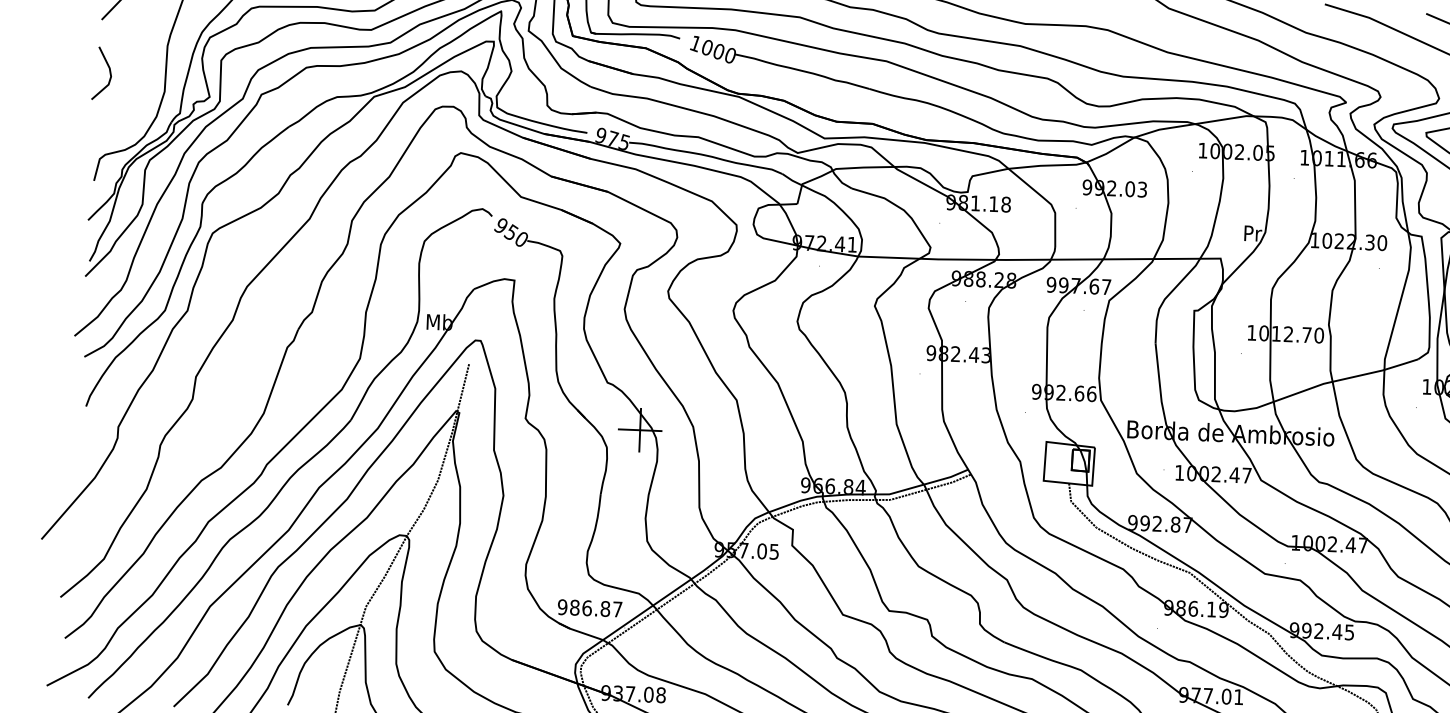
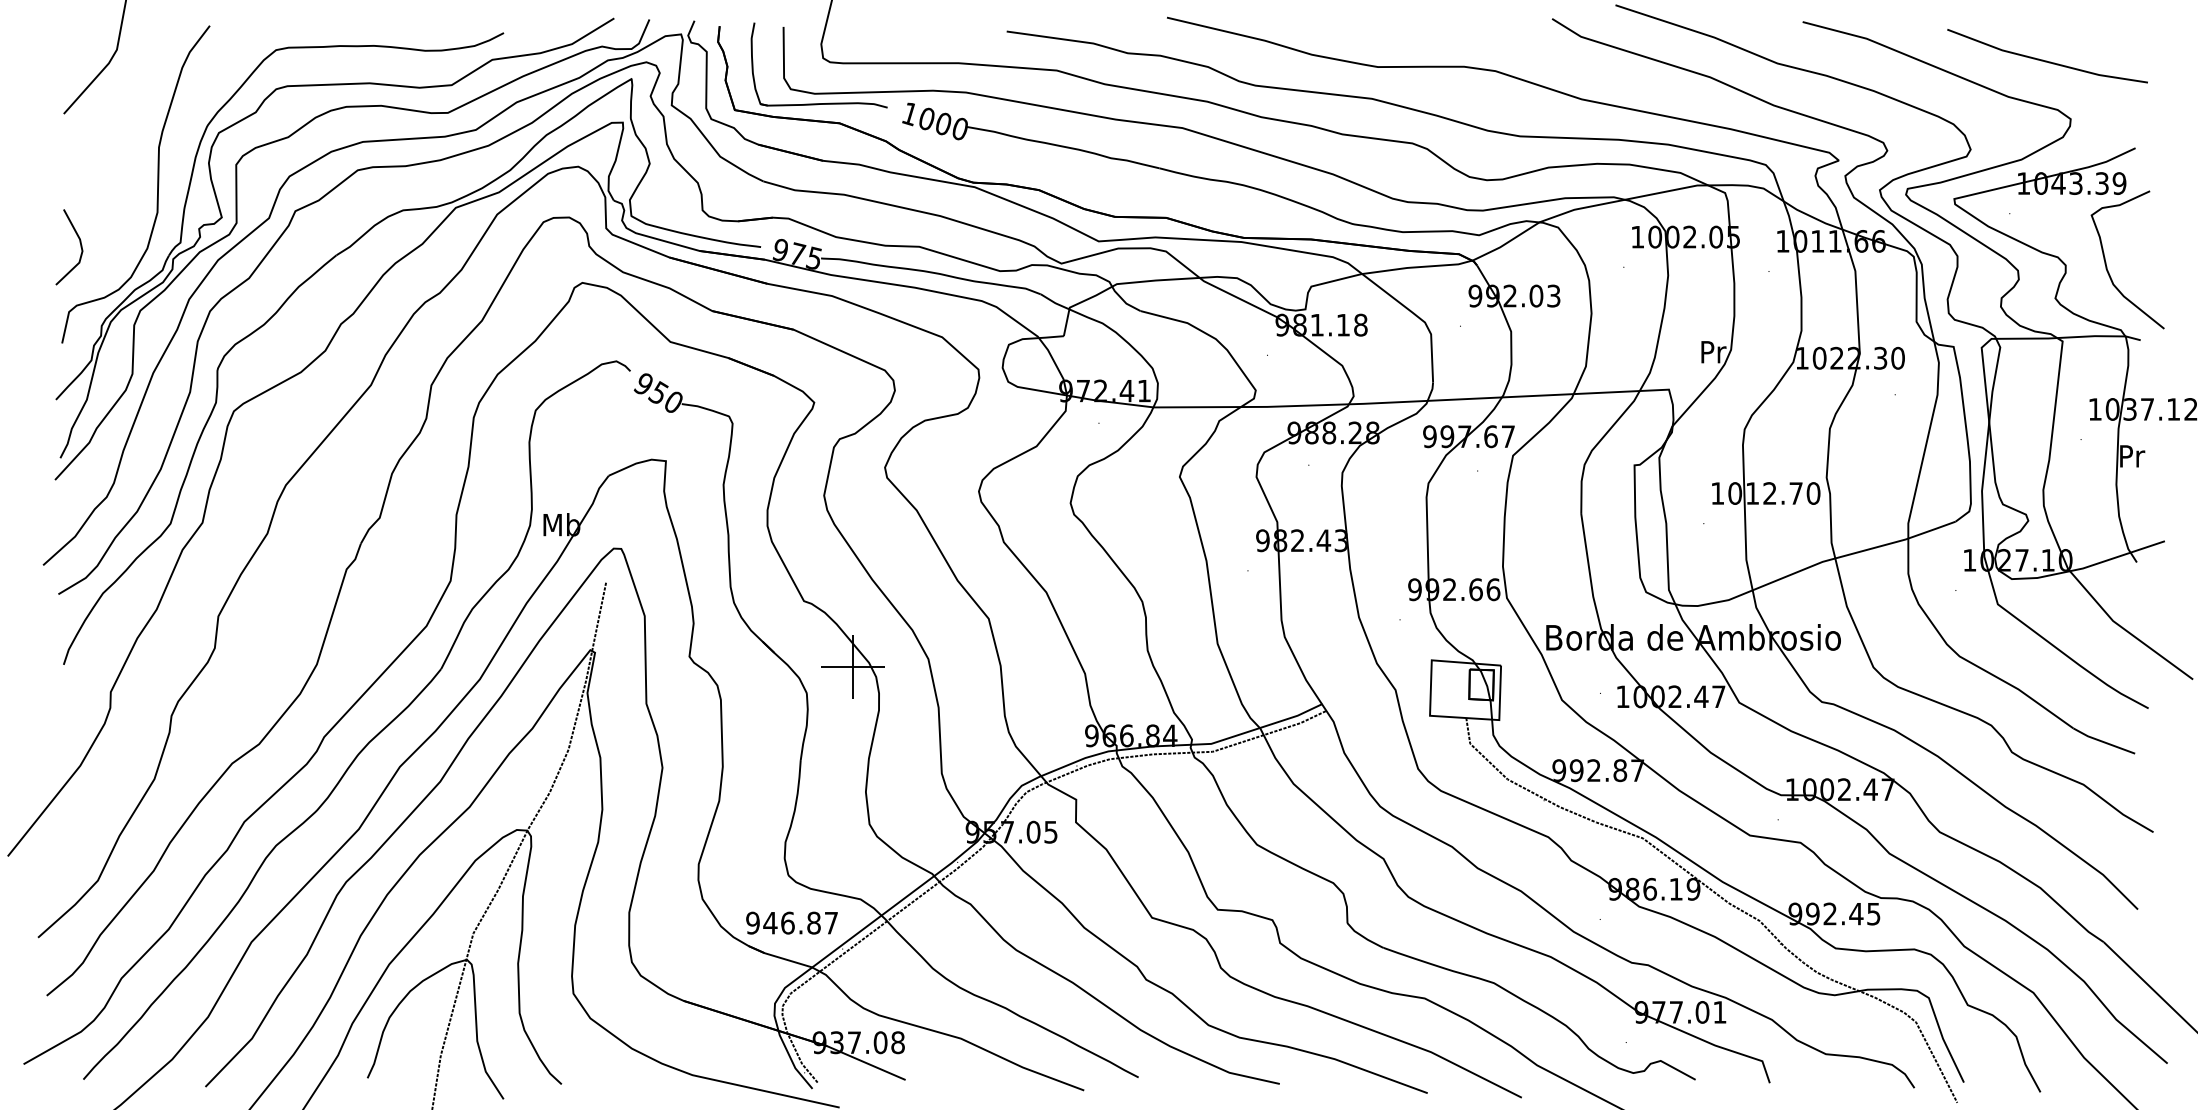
line: (109, 73) -> (80, 247), moved
text: (574, 607) -> (770, 922), 986.87 -> 946.87

